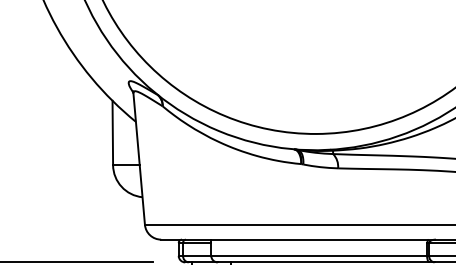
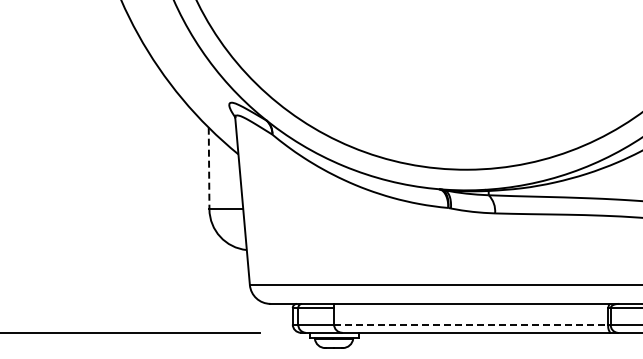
line: (113, 132) -> (209, 168), solid -> dashed
line: (319, 255) -> (471, 324), solid -> dashed

